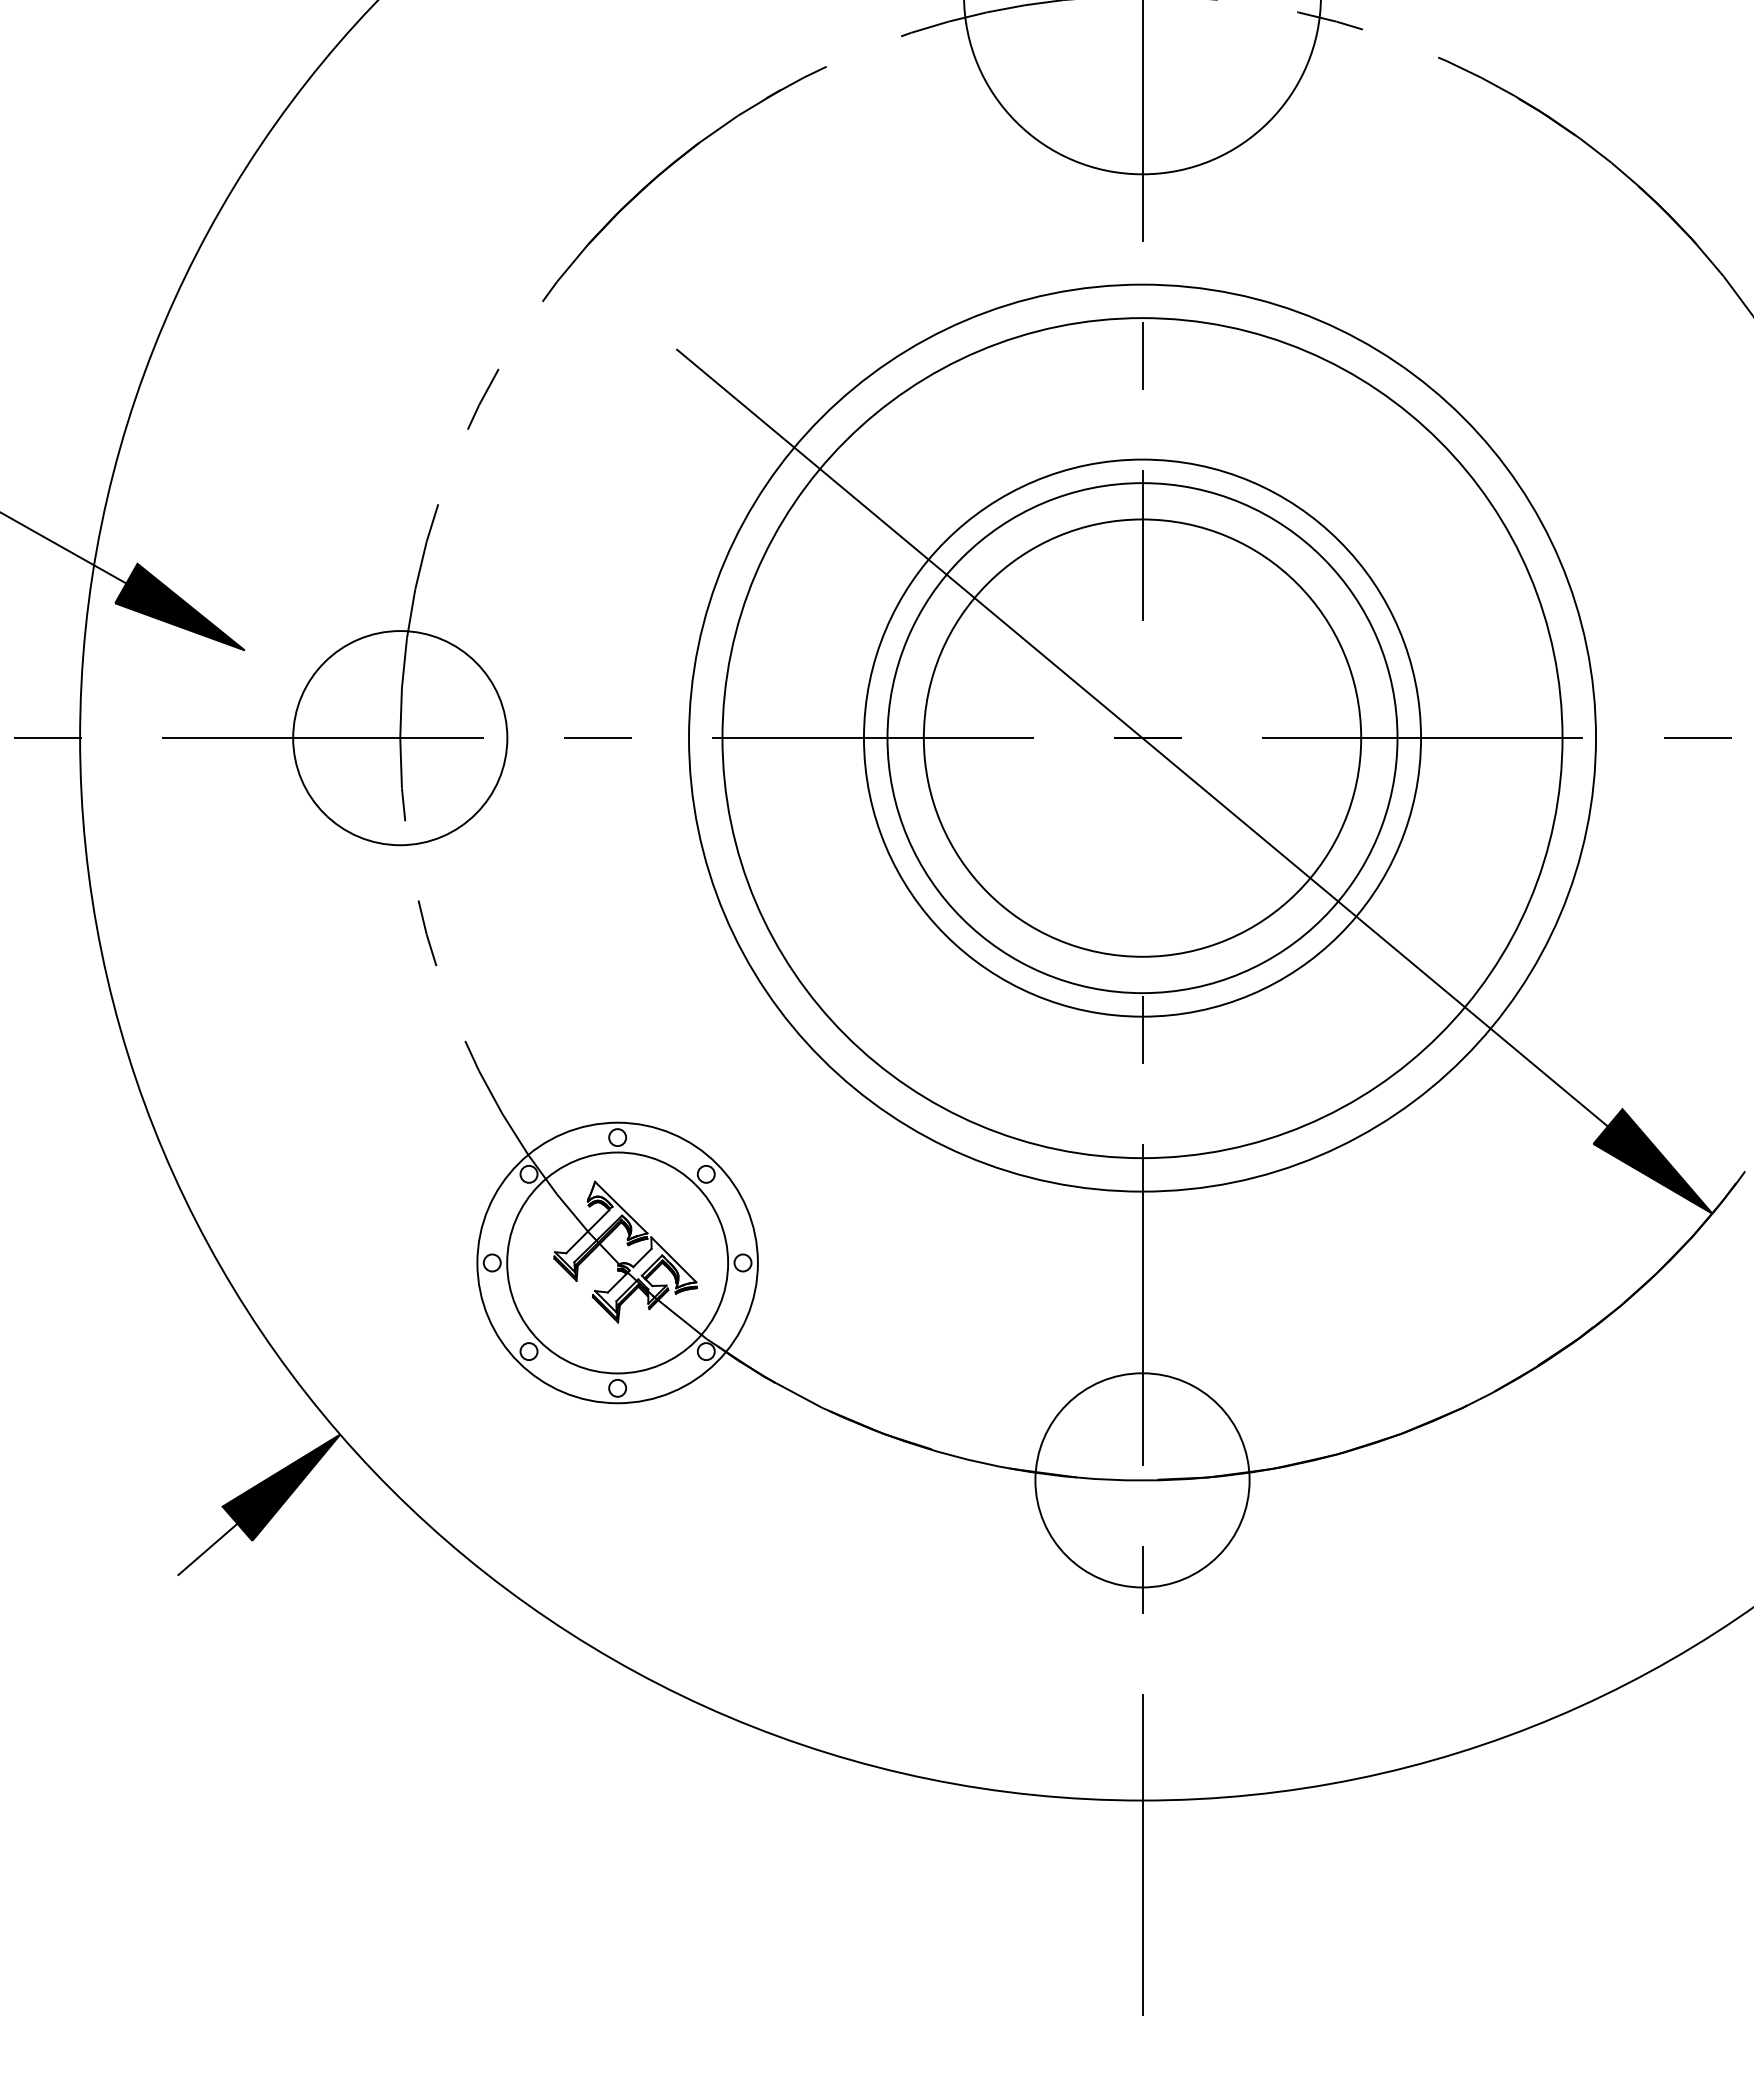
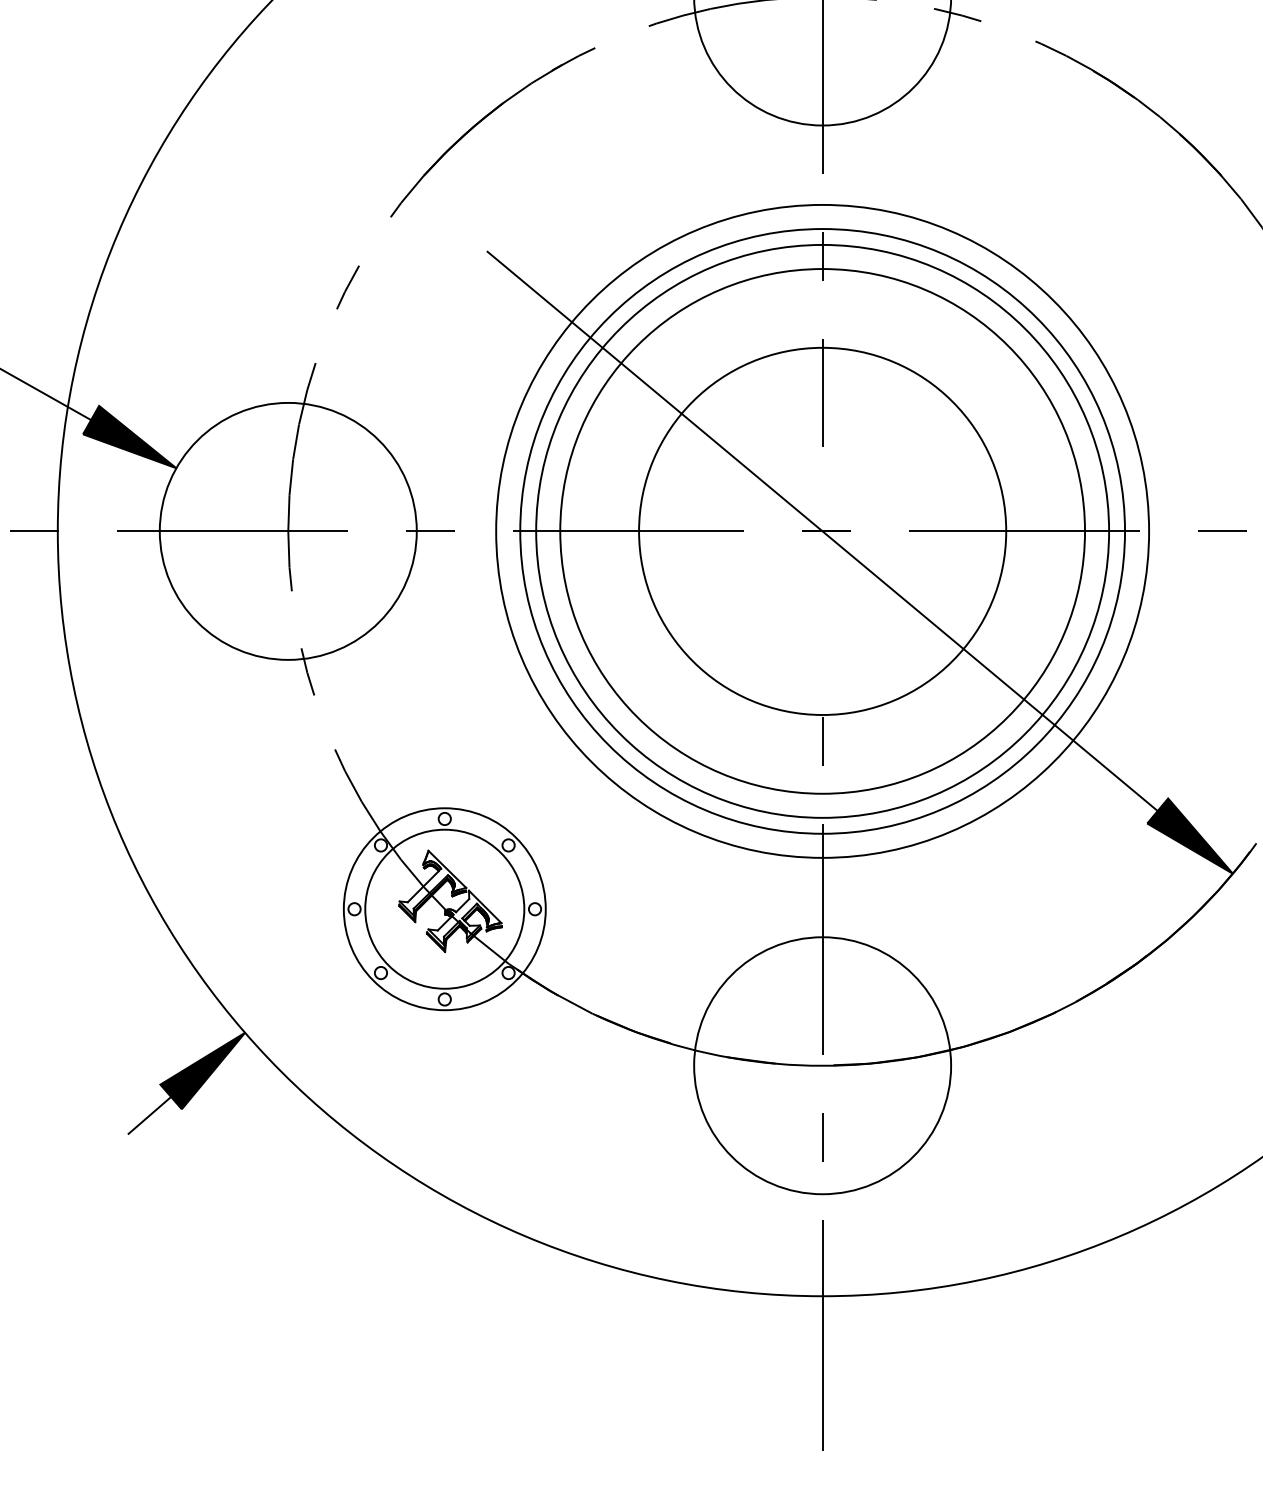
circle: (399, 737) -> (287, 530), size x1.67
circle: (1142, 737) -> (822, 530), size x1.67
circle: (1142, 738) -> (822, 531), size x1.43
circle: (1142, 1479) -> (822, 1065), size x1.67

